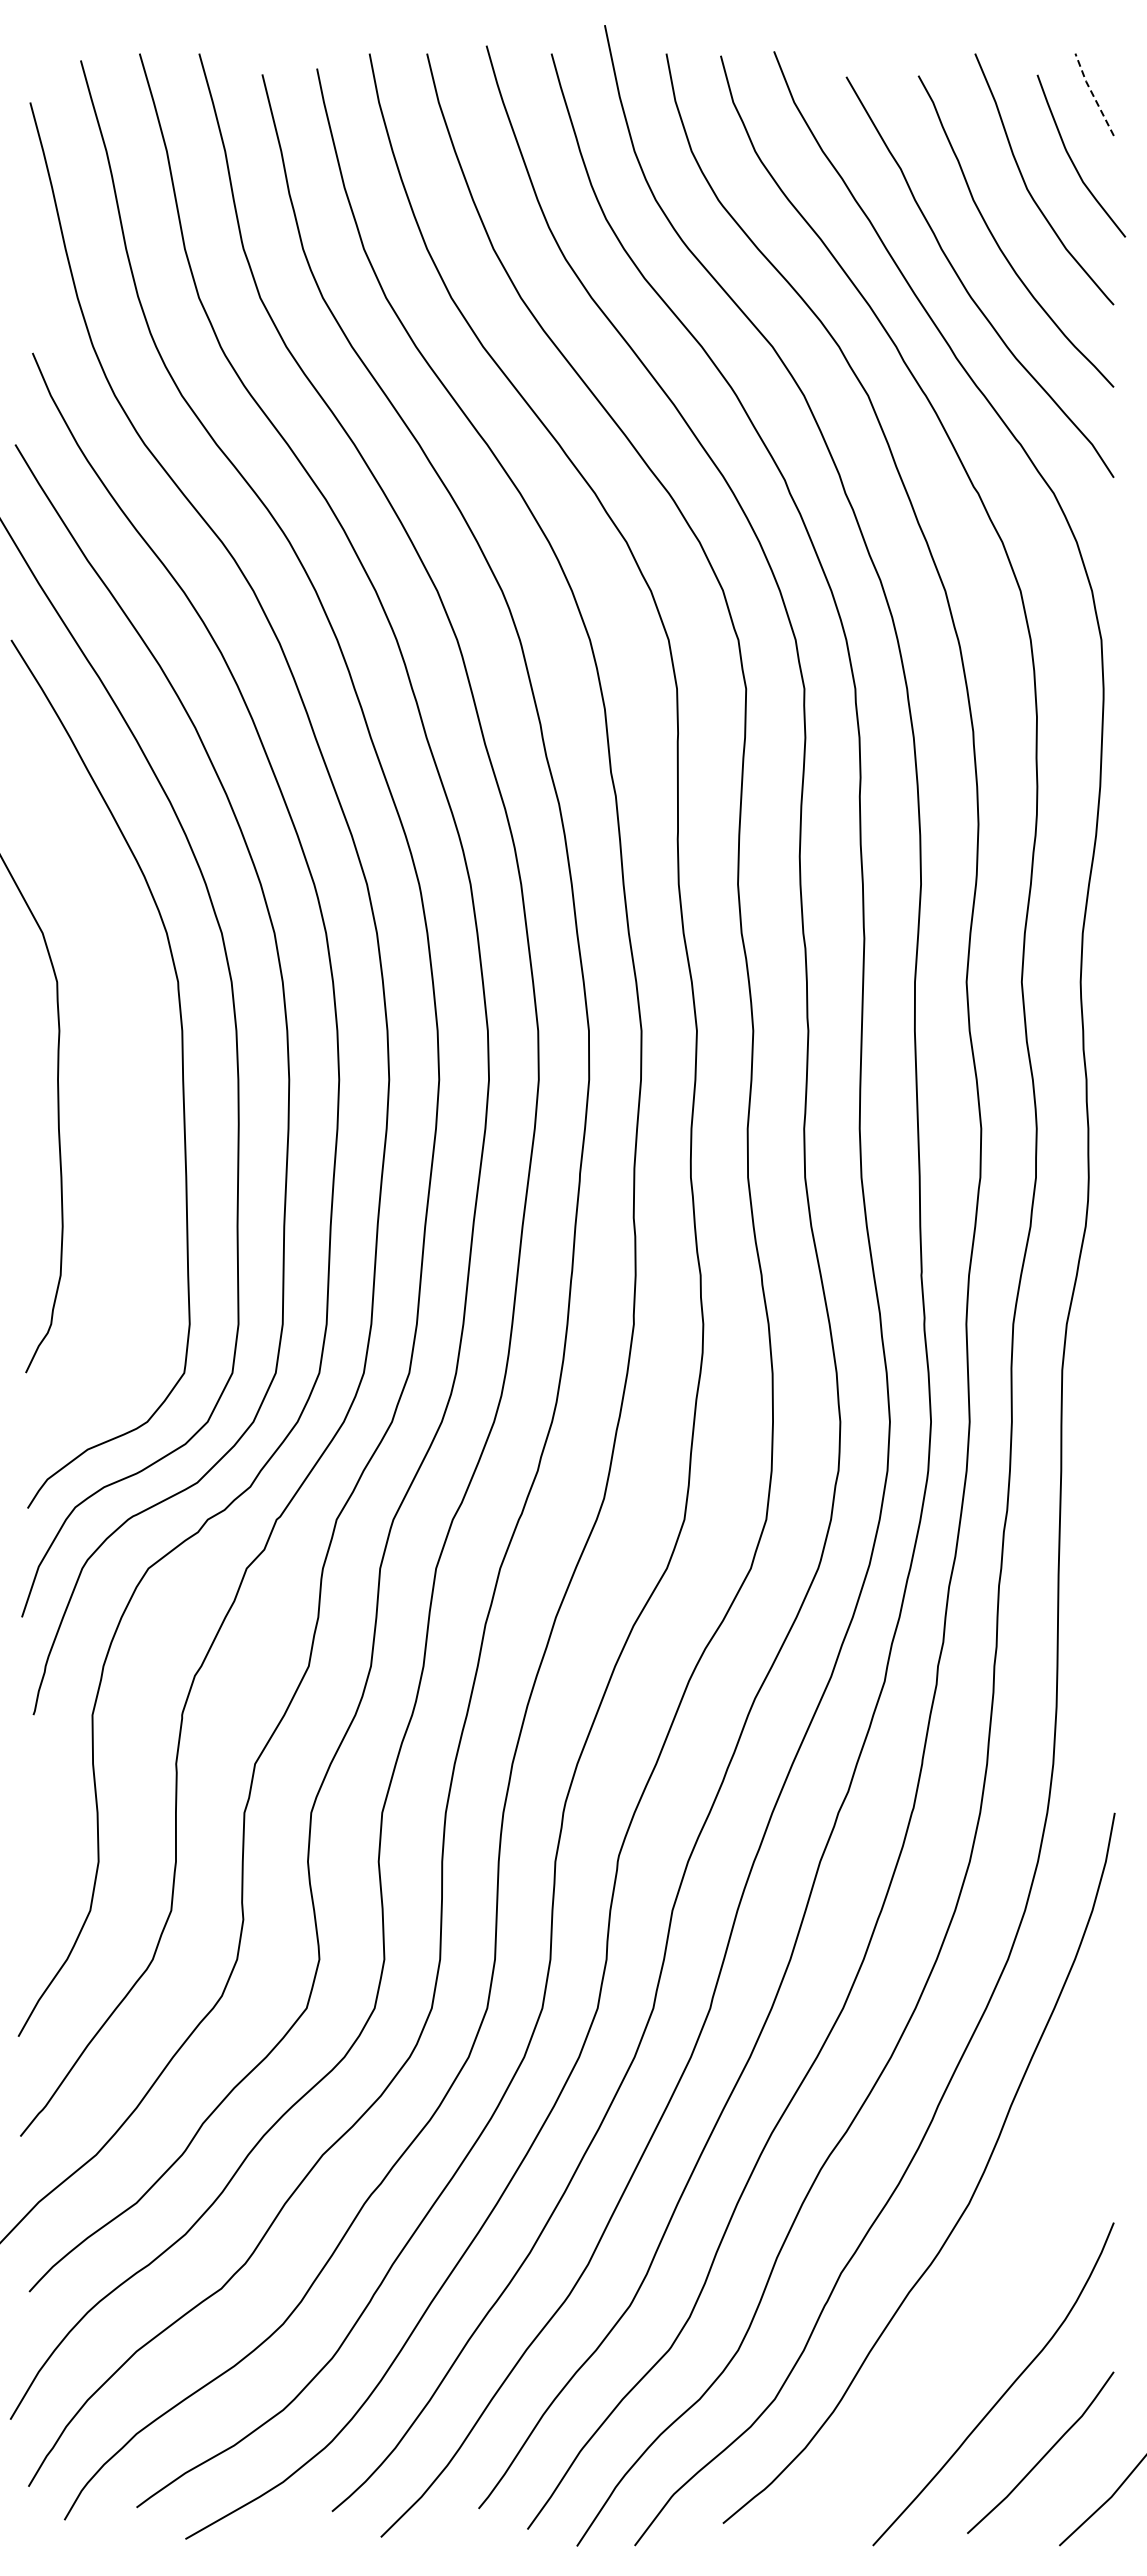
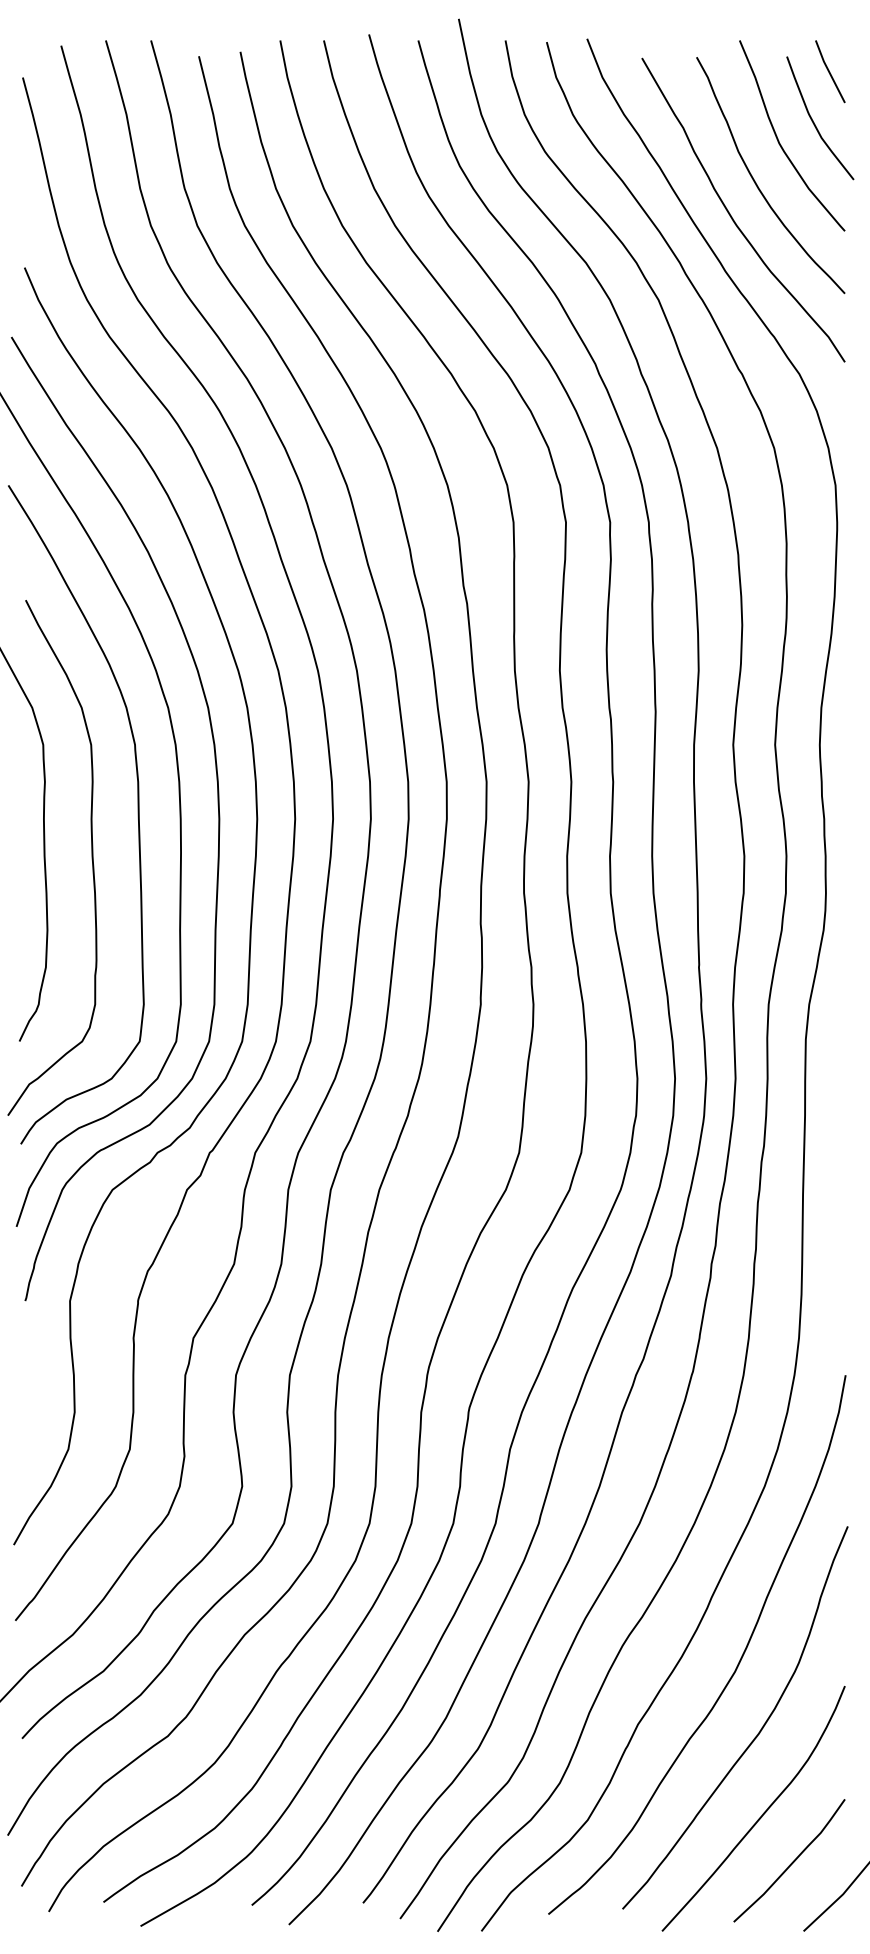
line: (1092, 94) -> (828, 71), dashed -> solid
curve: (121, 1130) -> (92, 857), added
curve: (999, 2284) -> (758, 1733), added

